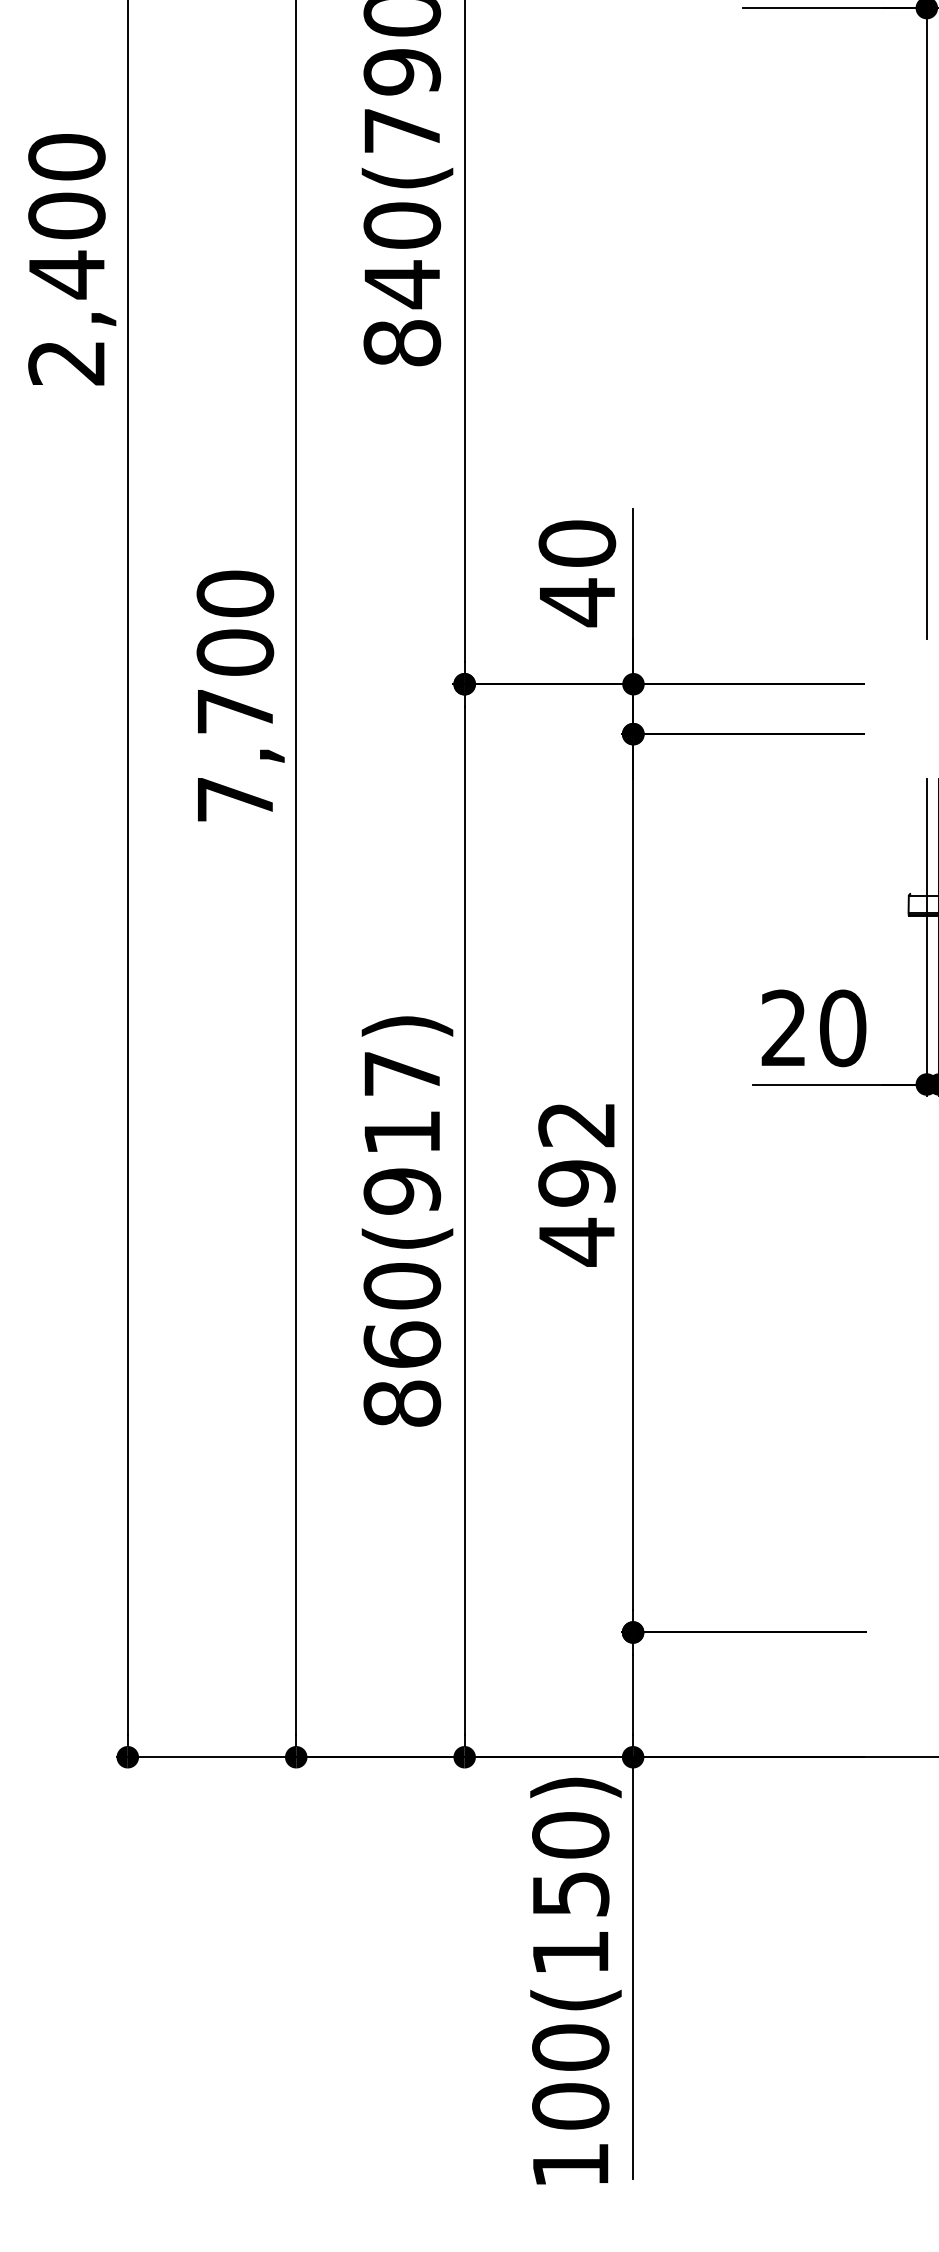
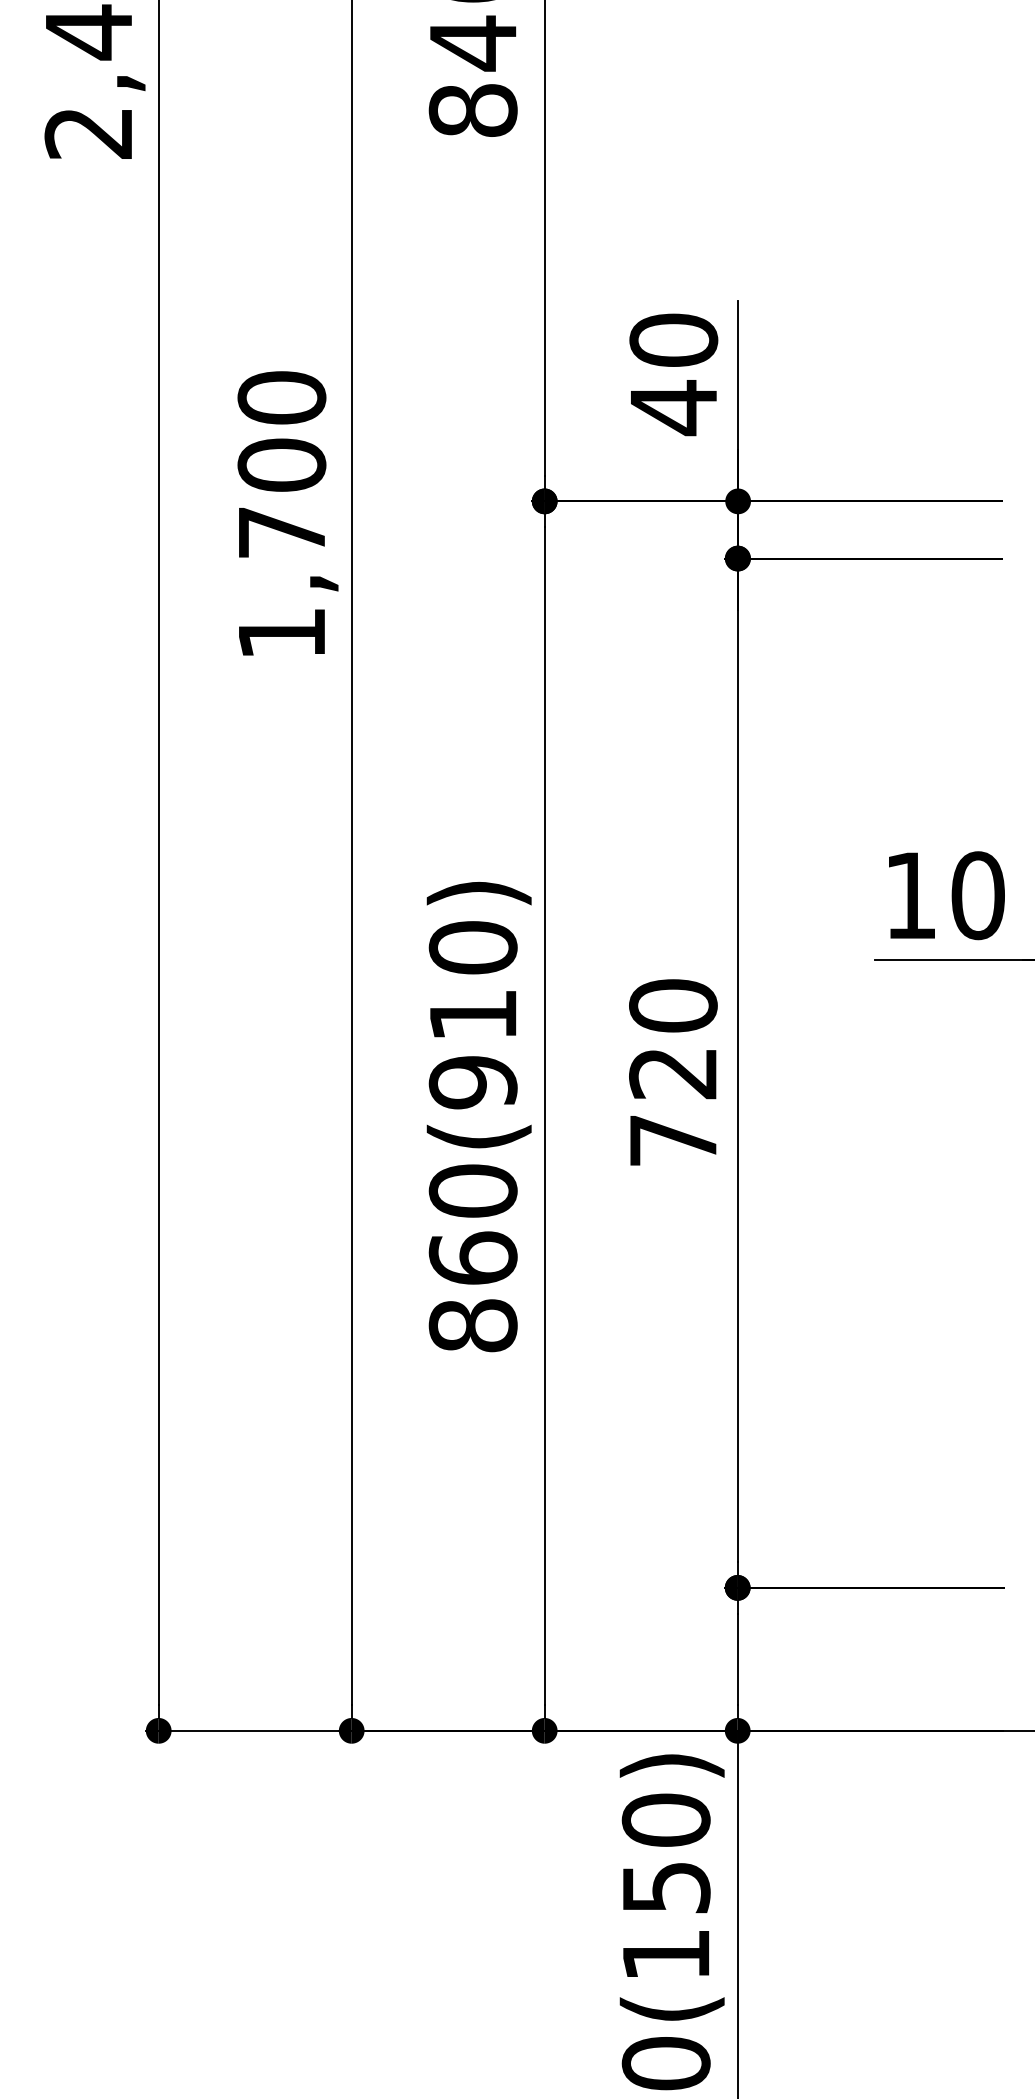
text: (235, 799) -> (282, 633), 7,700 -> 1,700
text: (783, 1027) -> (910, 894), 20 -> 10
text: (402, 1073) -> (473, 947), 860(917) -> 860(910)
text: (576, 1183) -> (672, 1073), 492 -> 720

